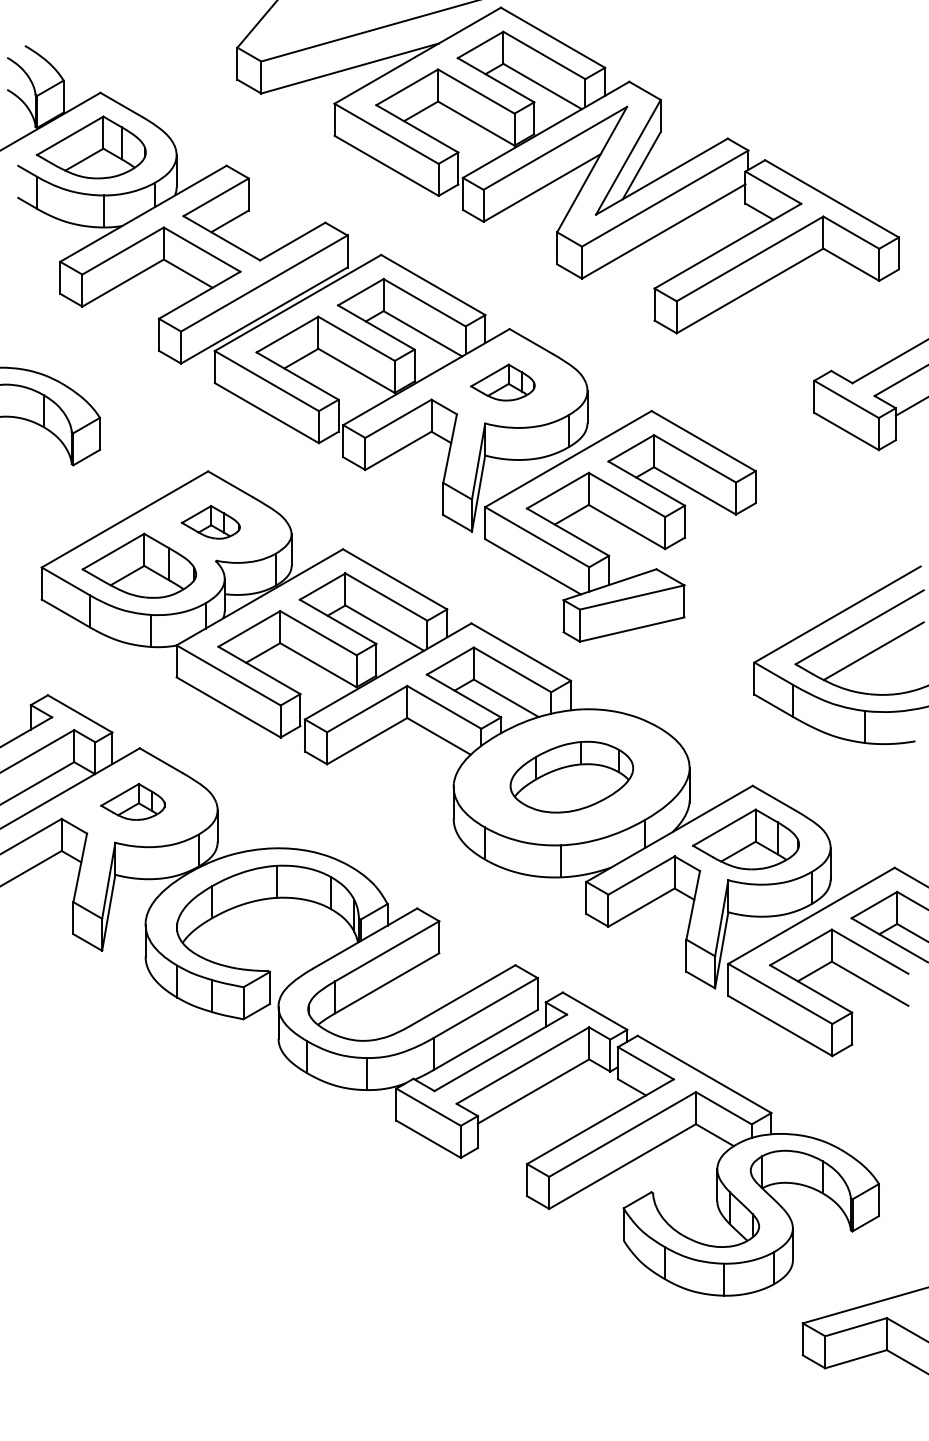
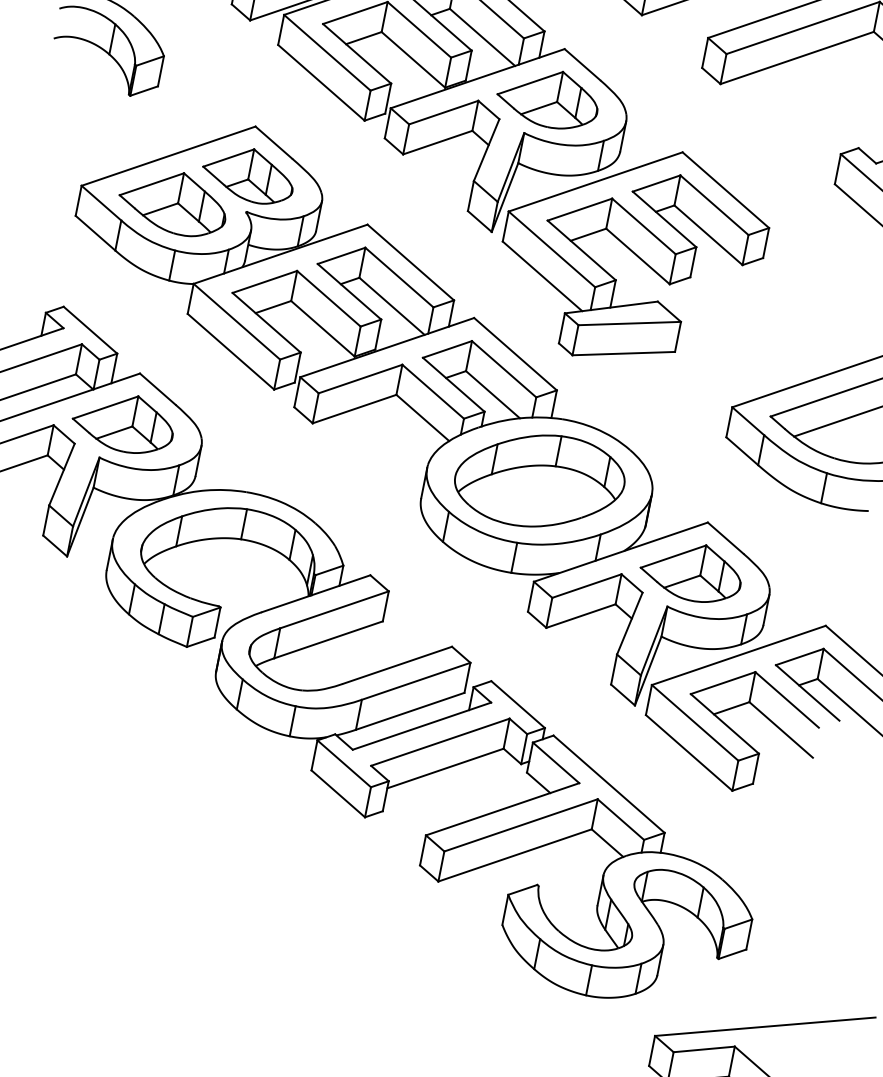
part: (502, 382) -> (548, 97), size x1.67
part: (210, 522) -> (248, 174), size x1.67
part: (571, 776) -> (539, 480), size x1.43
part: (132, 801) -> (123, 422), size x1.67

